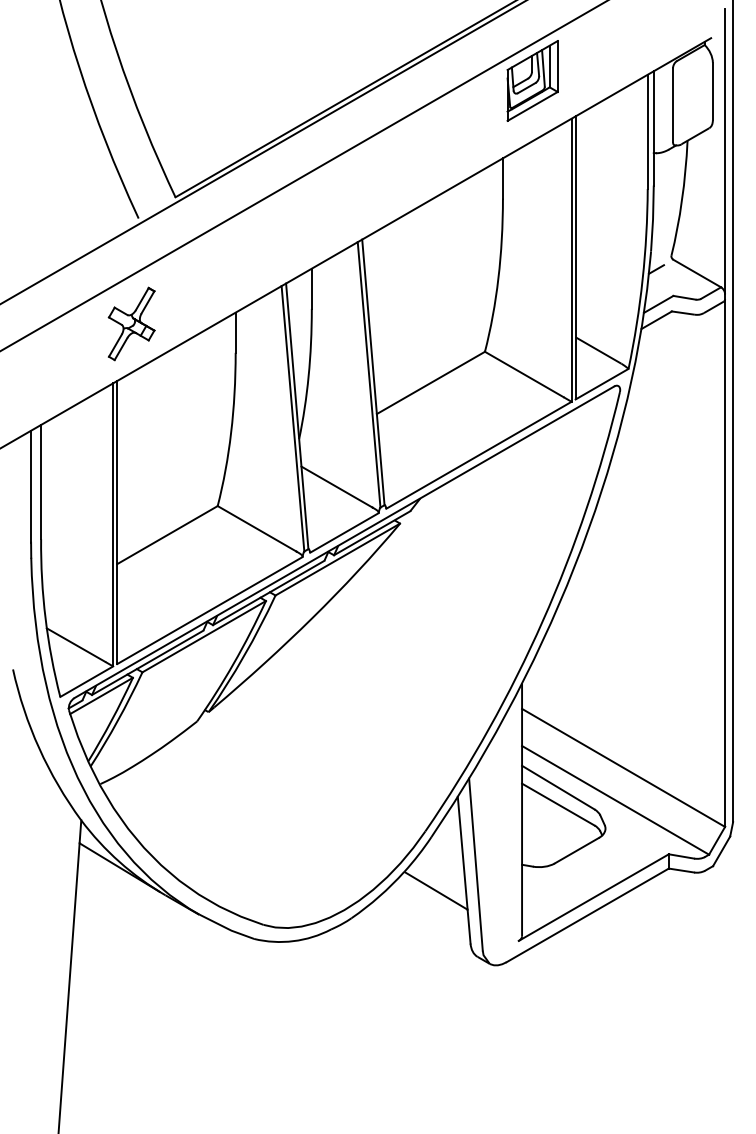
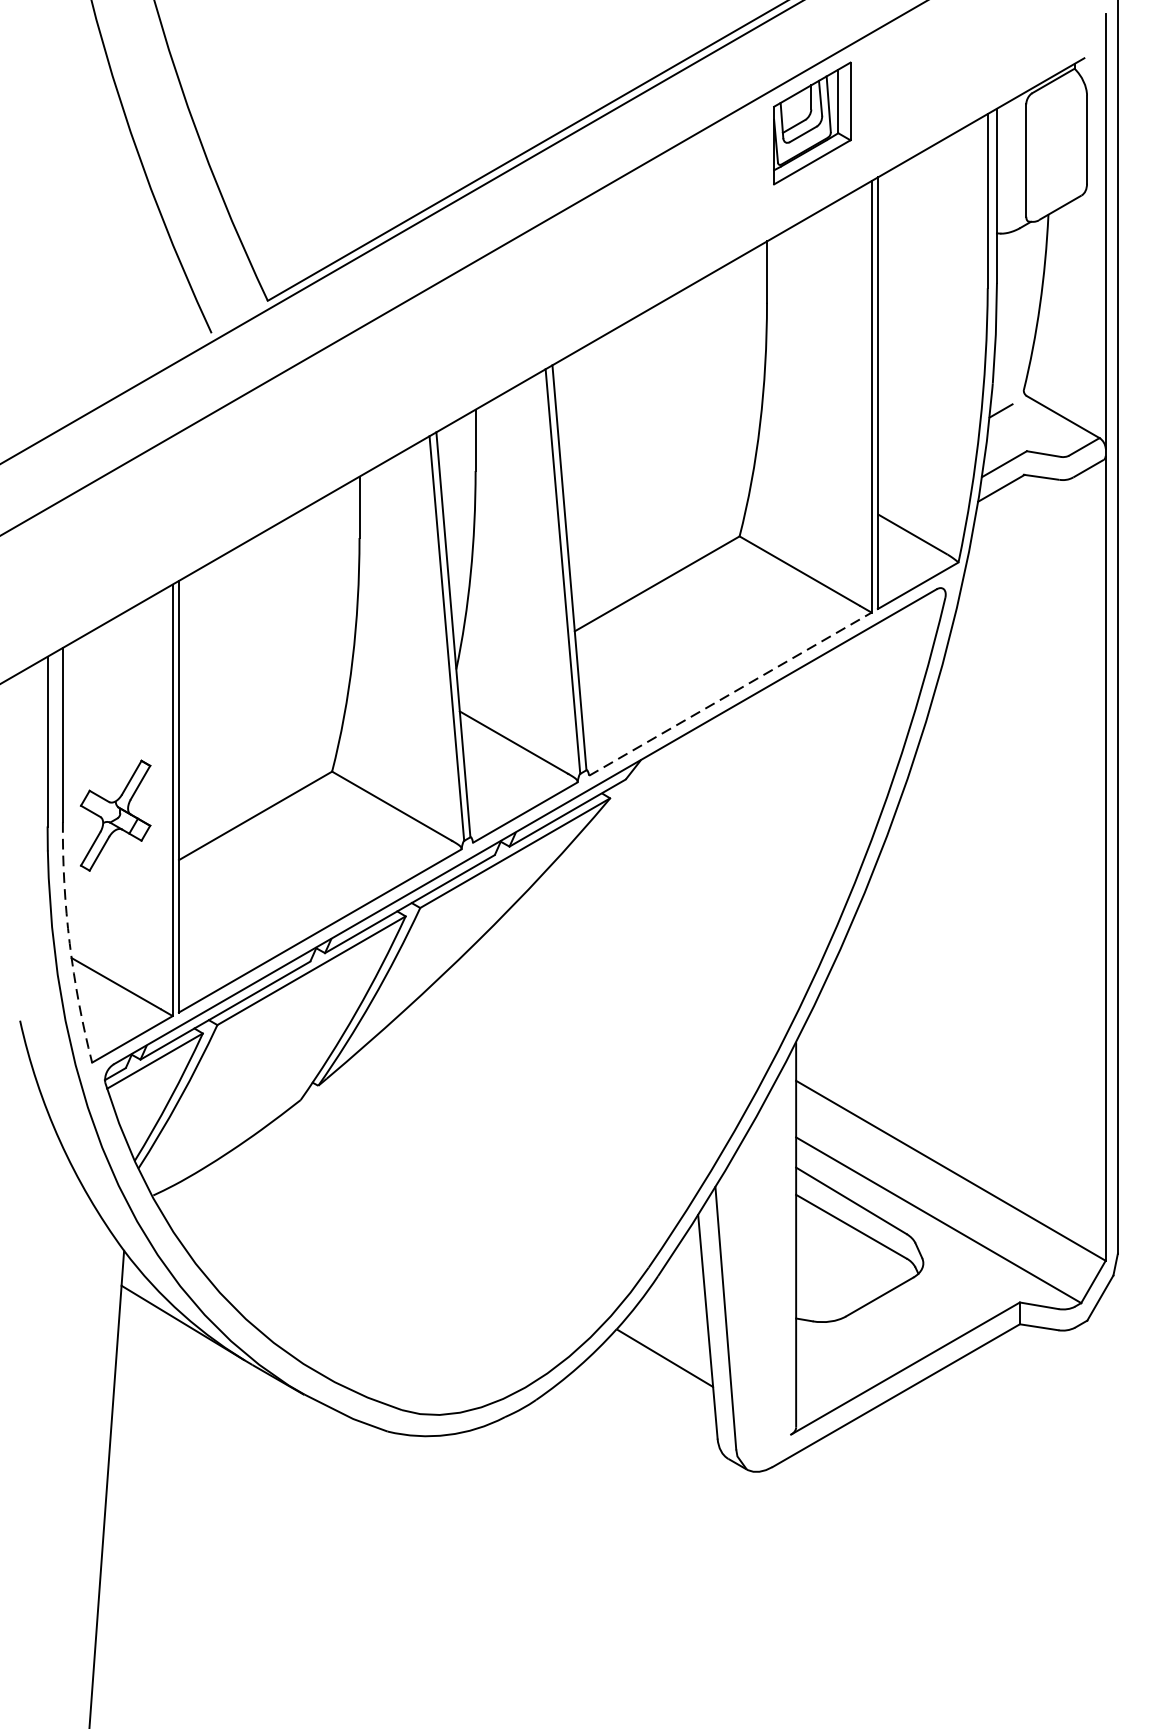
part: (131, 323) -> (115, 814), moved
line: (478, 455) -> (729, 694), solid -> dashed
arc: (45, 618) -> (69, 943), solid -> dashed

